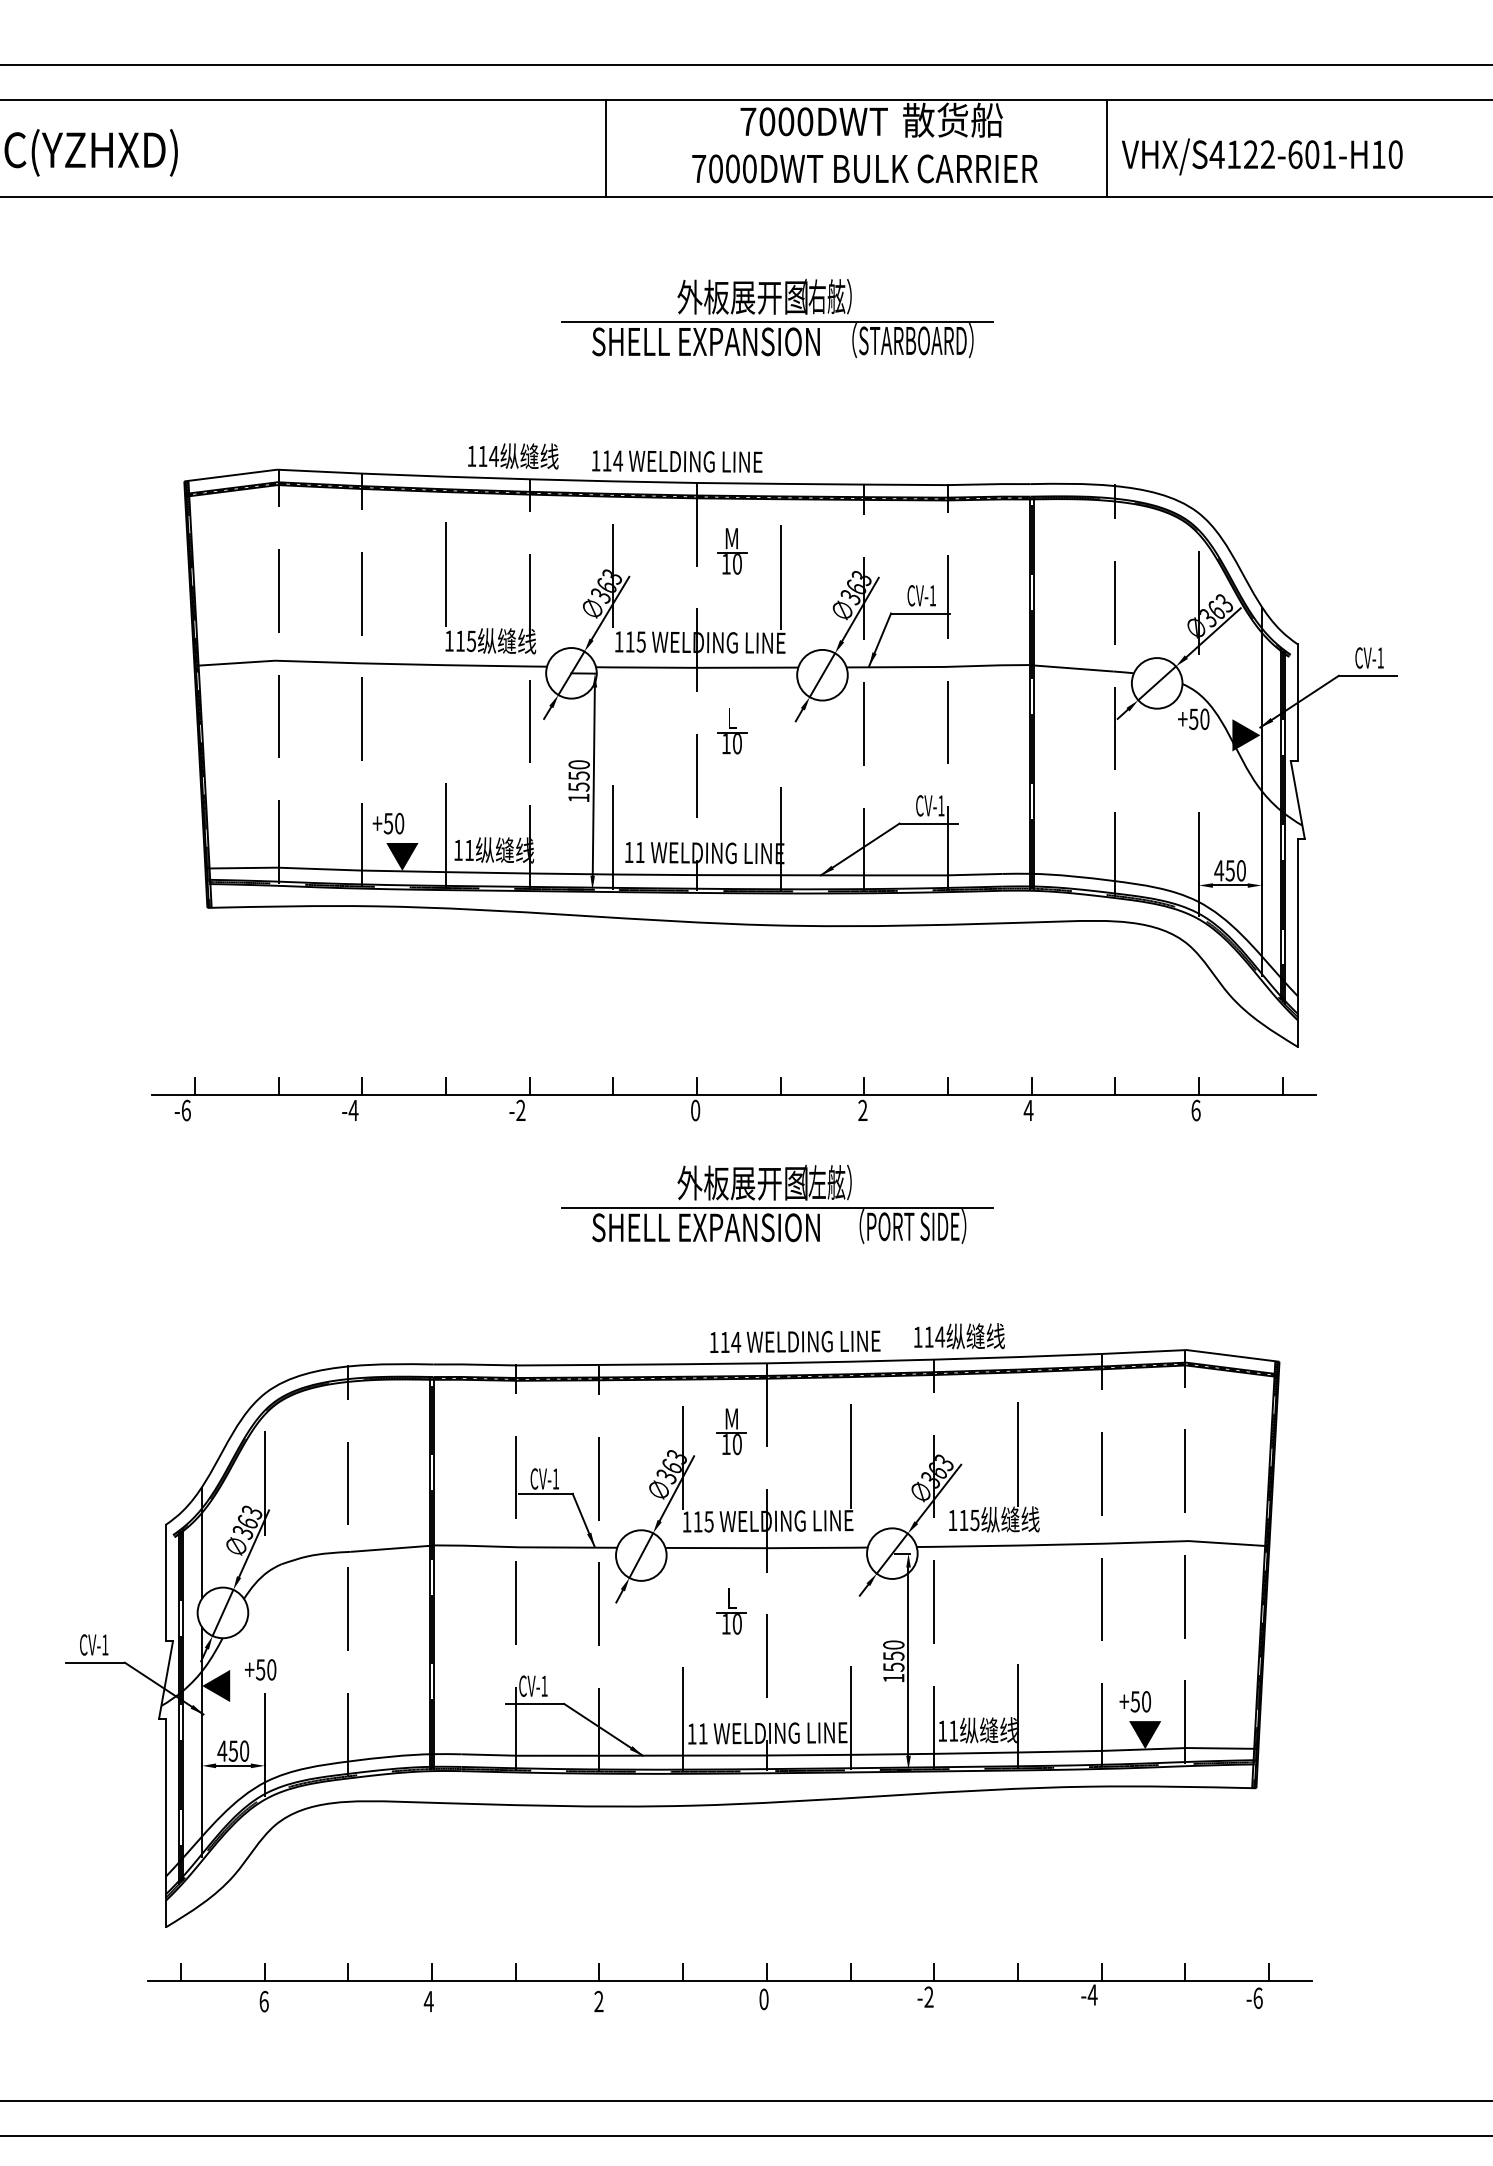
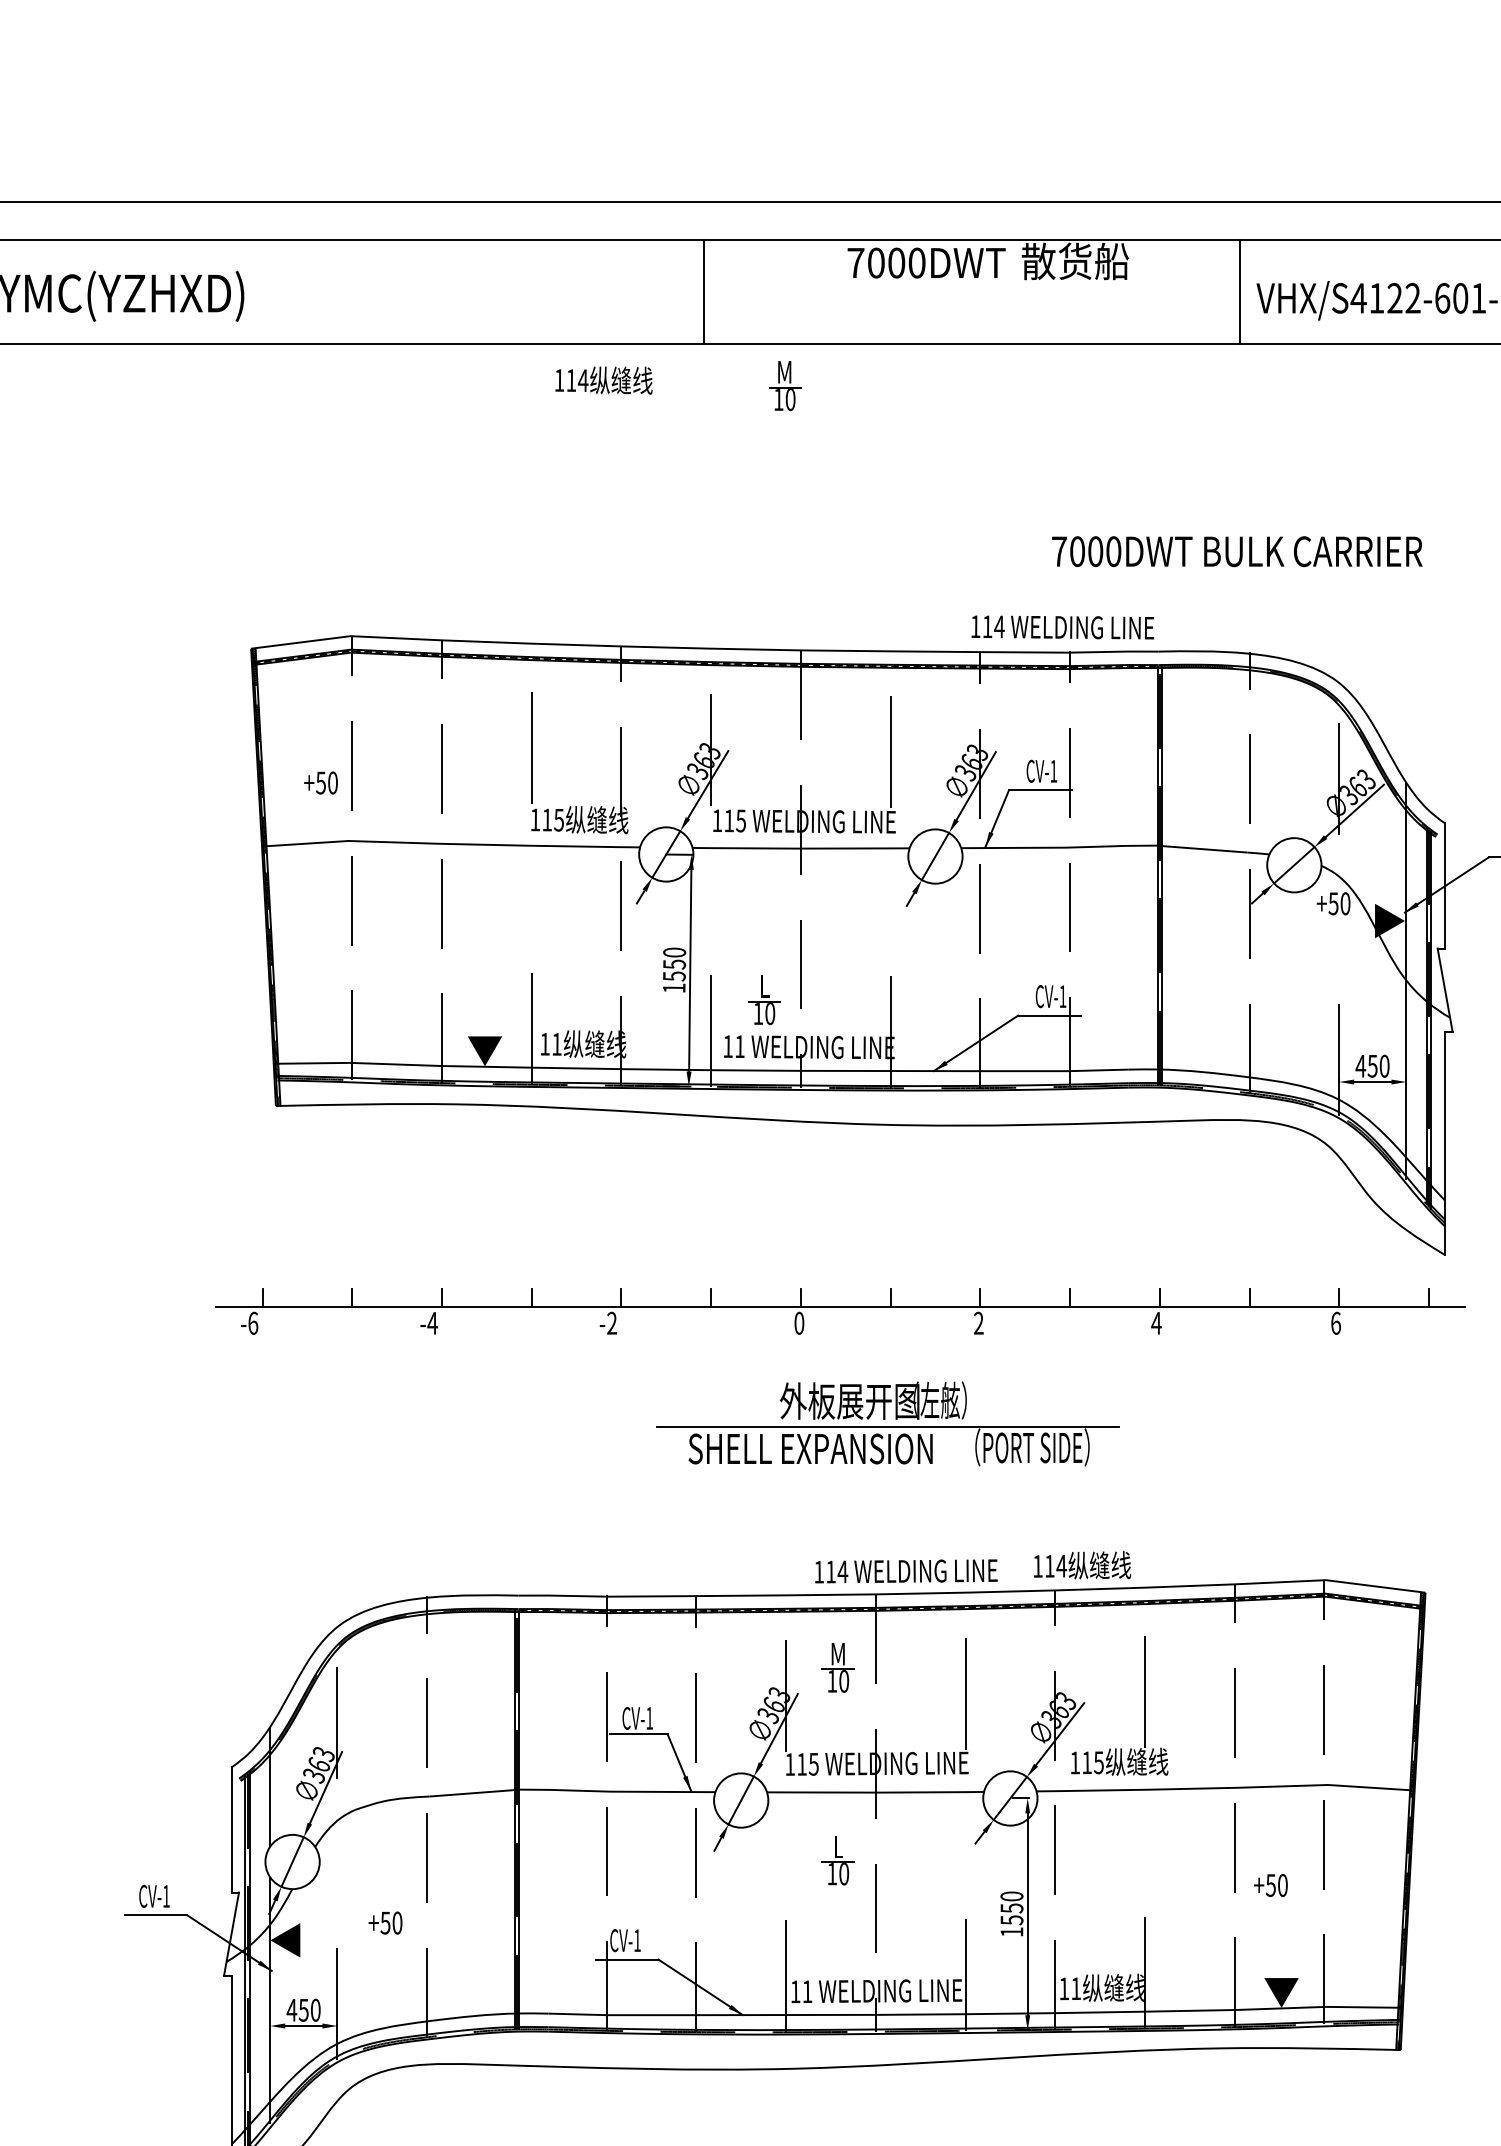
text: (864, 168) -> (1236, 551), moved
part: (777, 318) -> (887, 474), removed
text: (513, 456) -> (604, 380), moved
text: (677, 461) -> (1063, 627), moved
part: (732, 551) -> (785, 386), moved
part: (732, 731) -> (764, 1000), moved
text: (388, 823) -> (321, 782), moved
text: (260, 1669) -> (385, 1922), moved
text: (1134, 1701) -> (1270, 1885), moved

